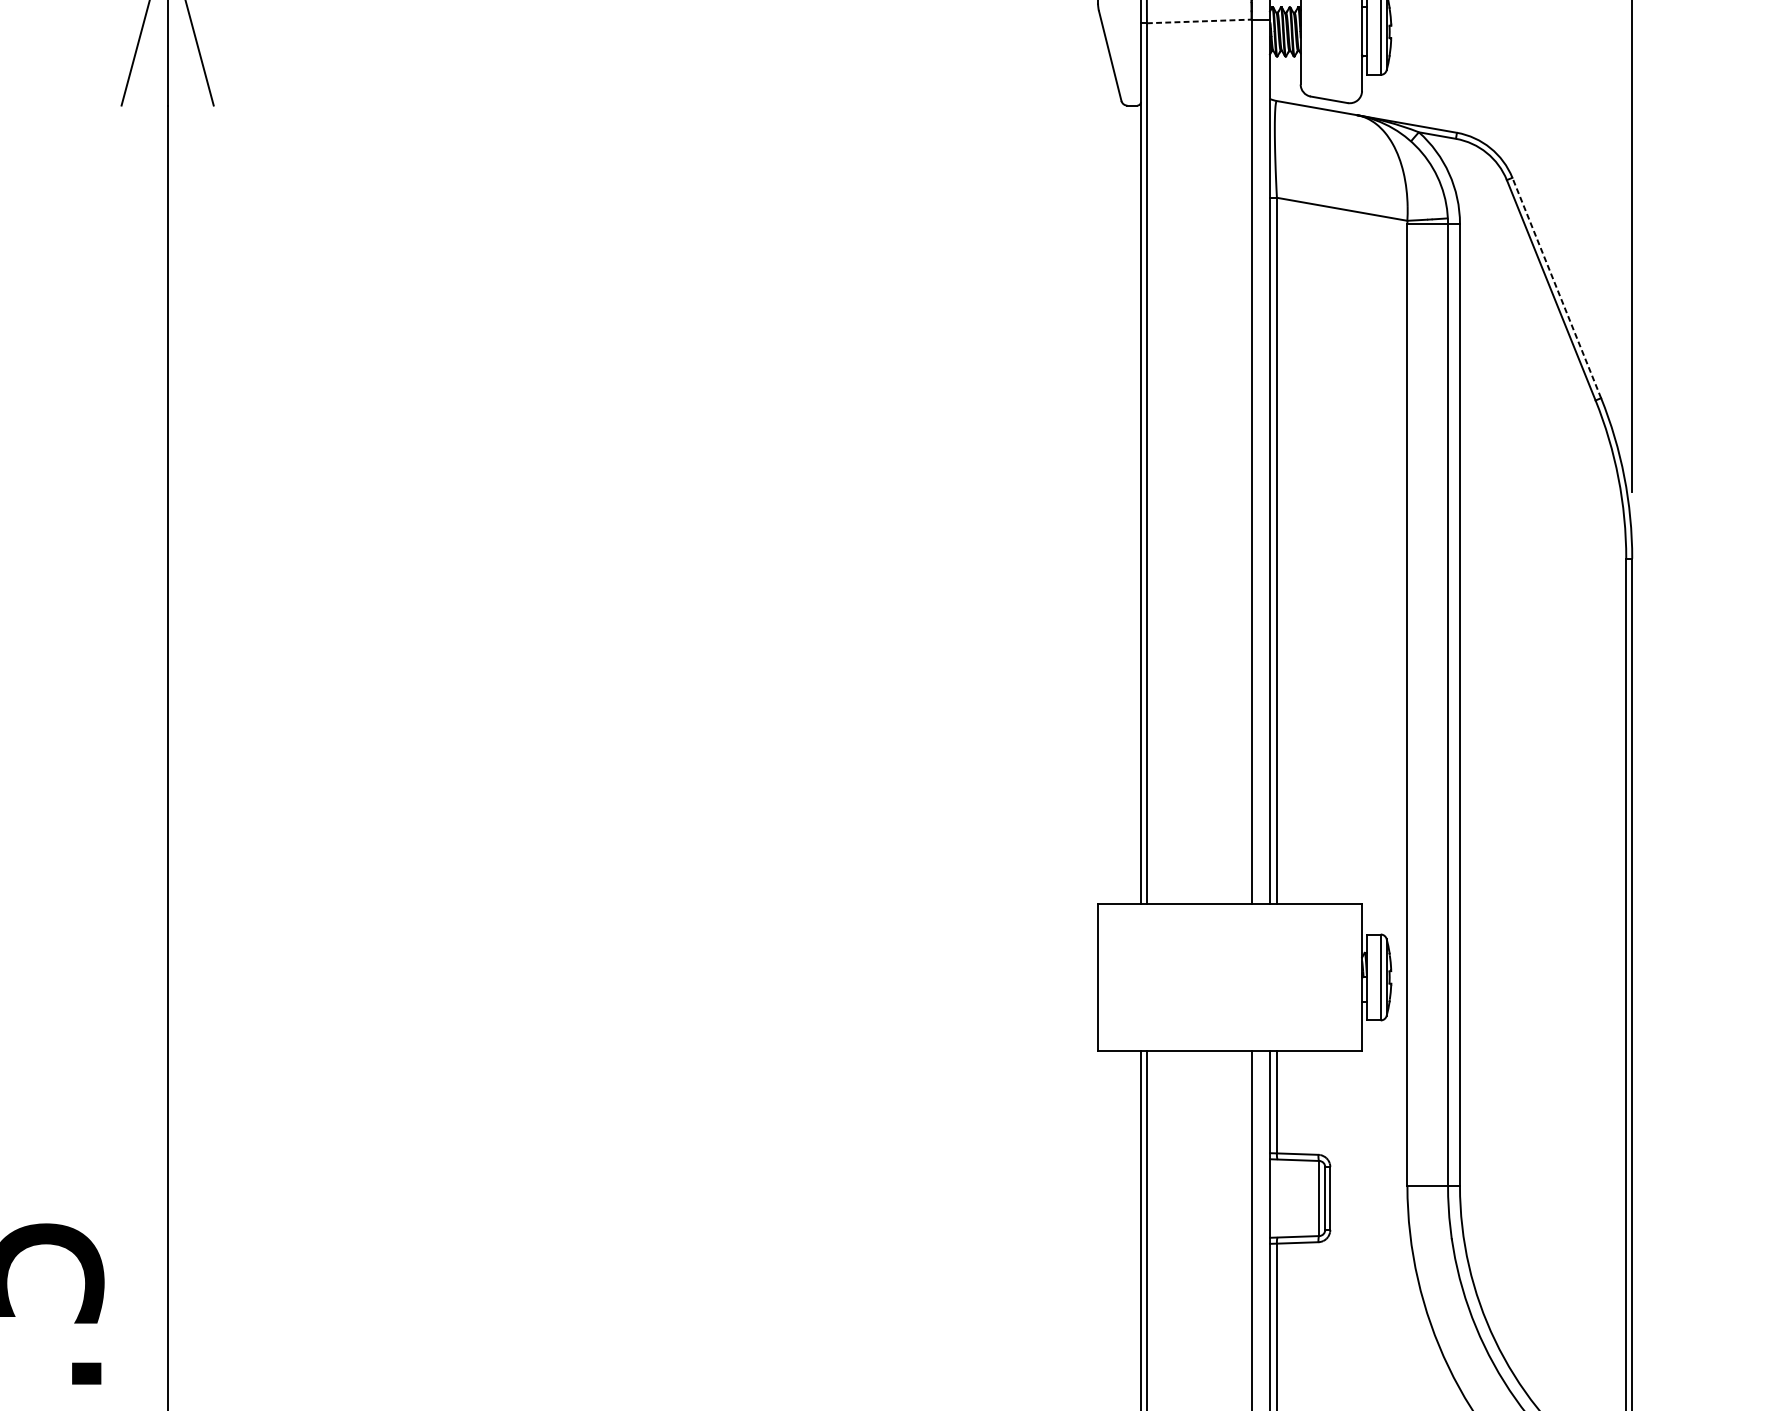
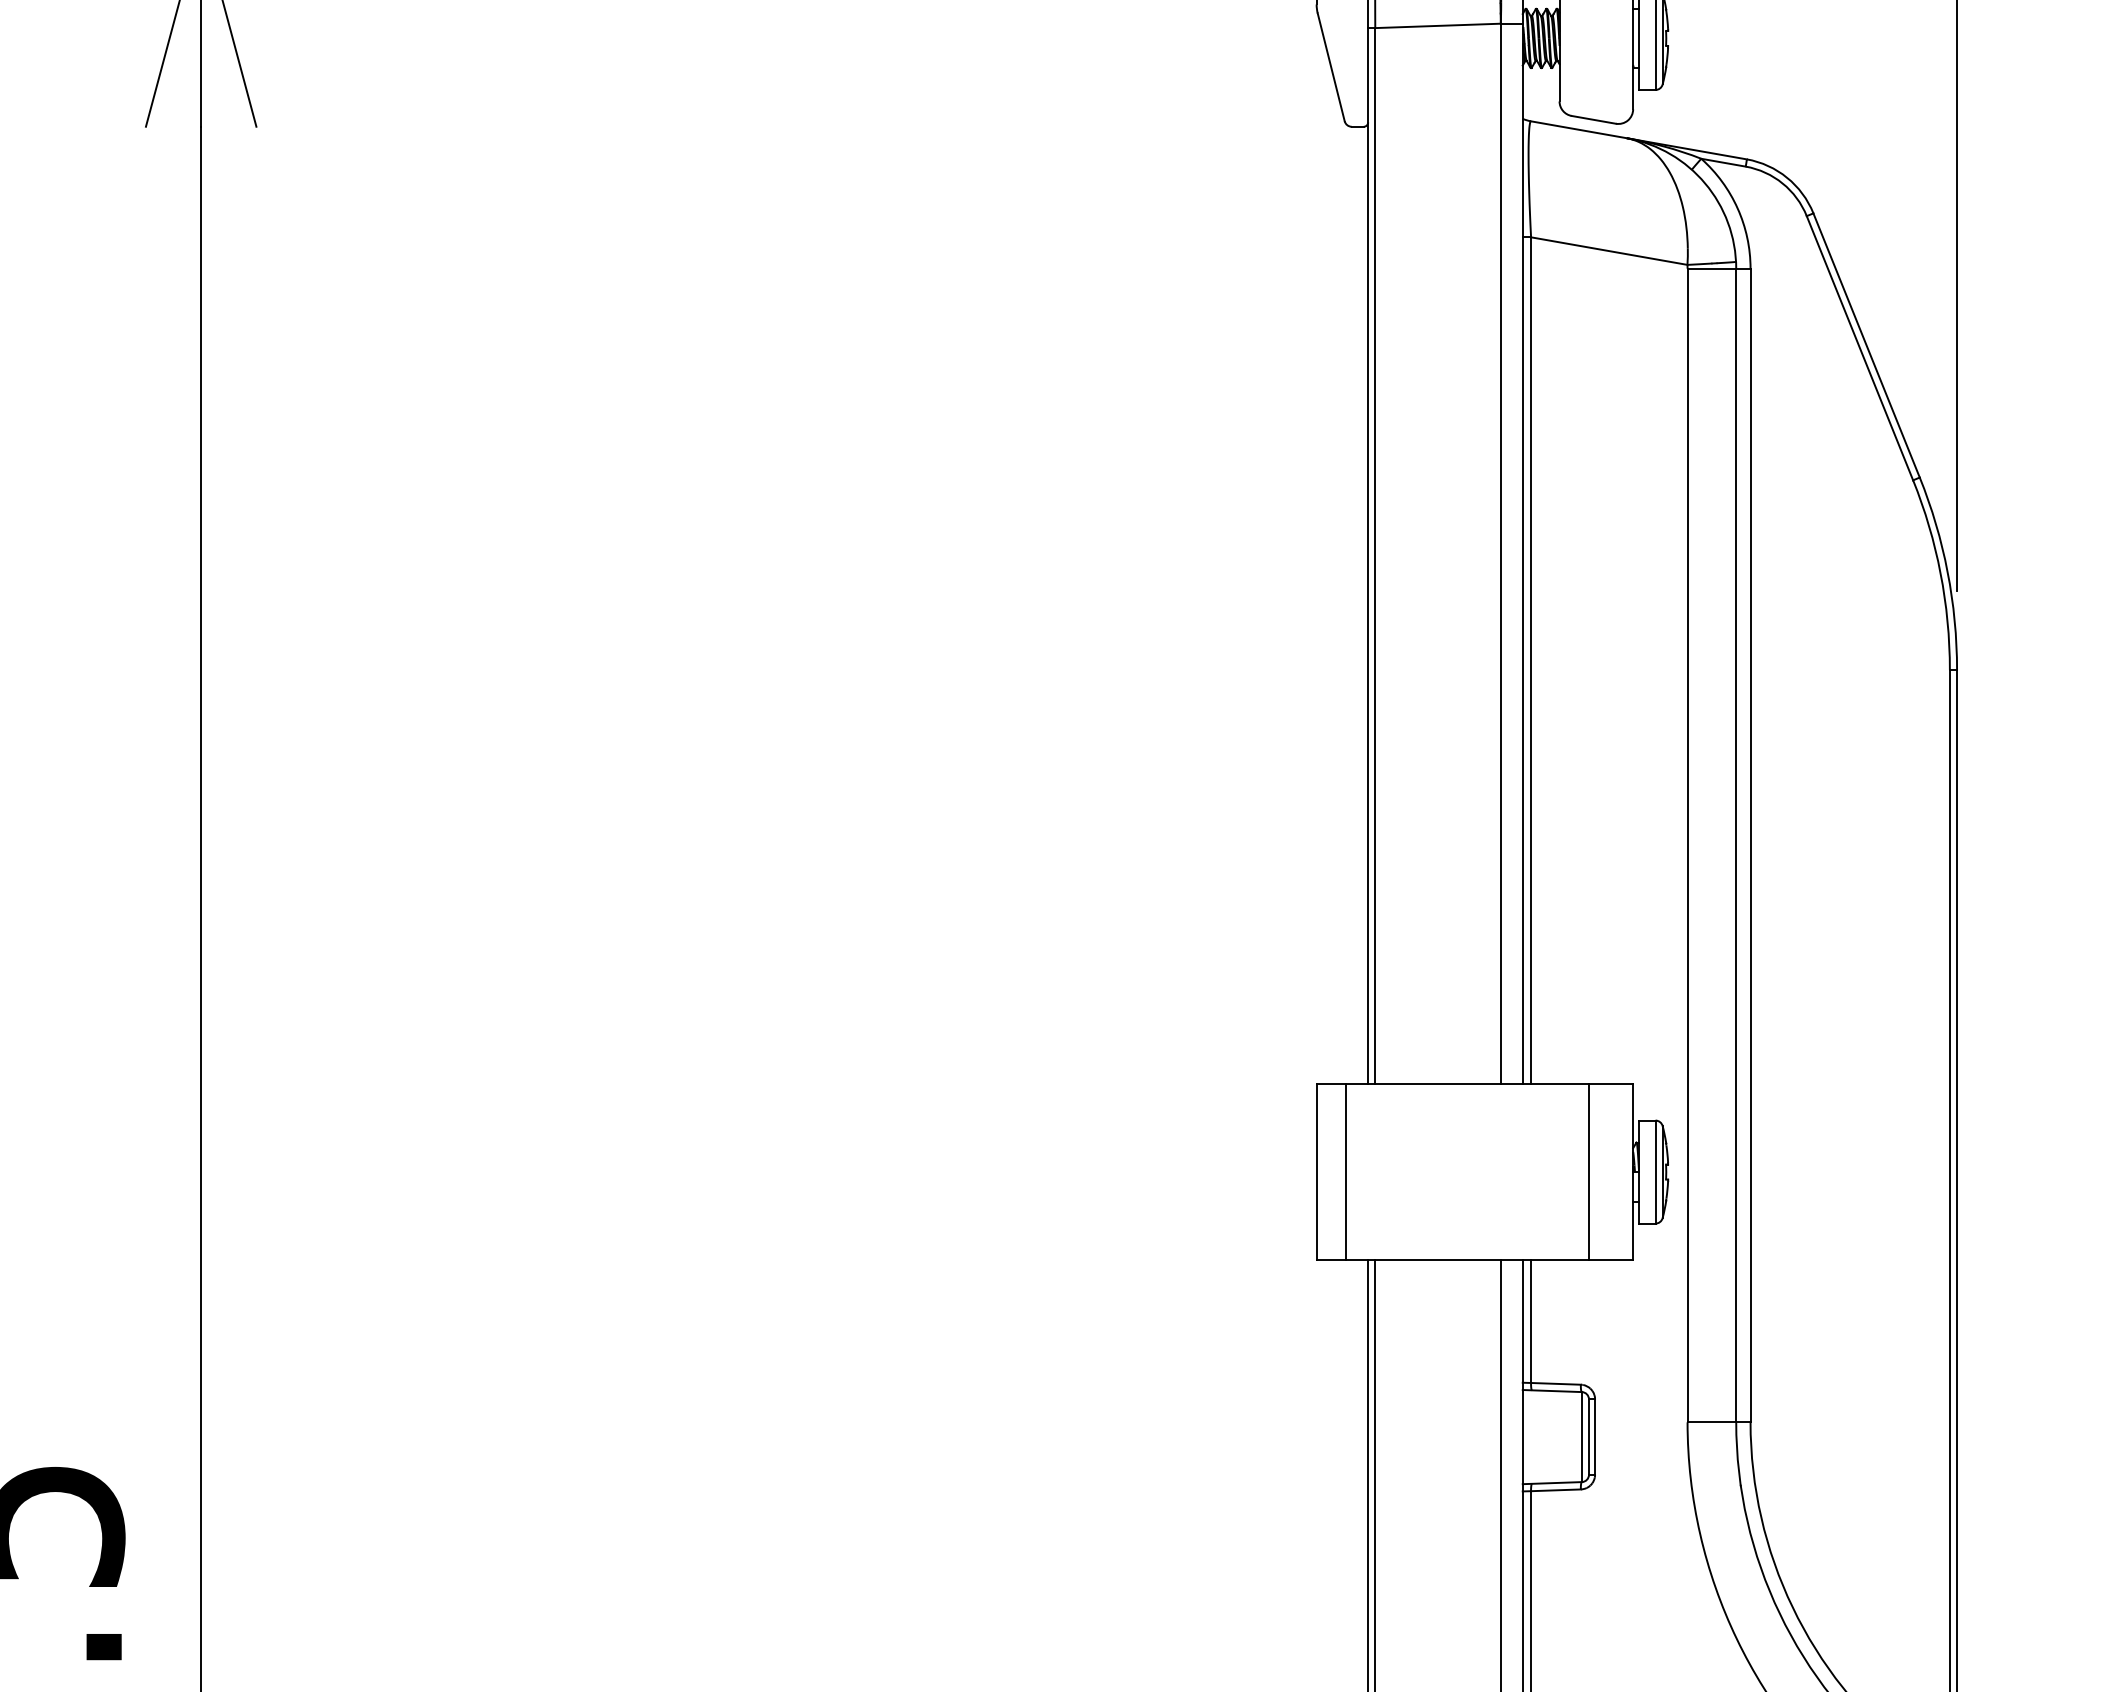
line: (1199, 21) -> (1438, 25), dashed -> solid
line: (1556, 288) -> (1866, 345), dashed -> solid
line: (1122, 976) -> (1346, 1171), added
line: (1325, 976) -> (1589, 1171), added

